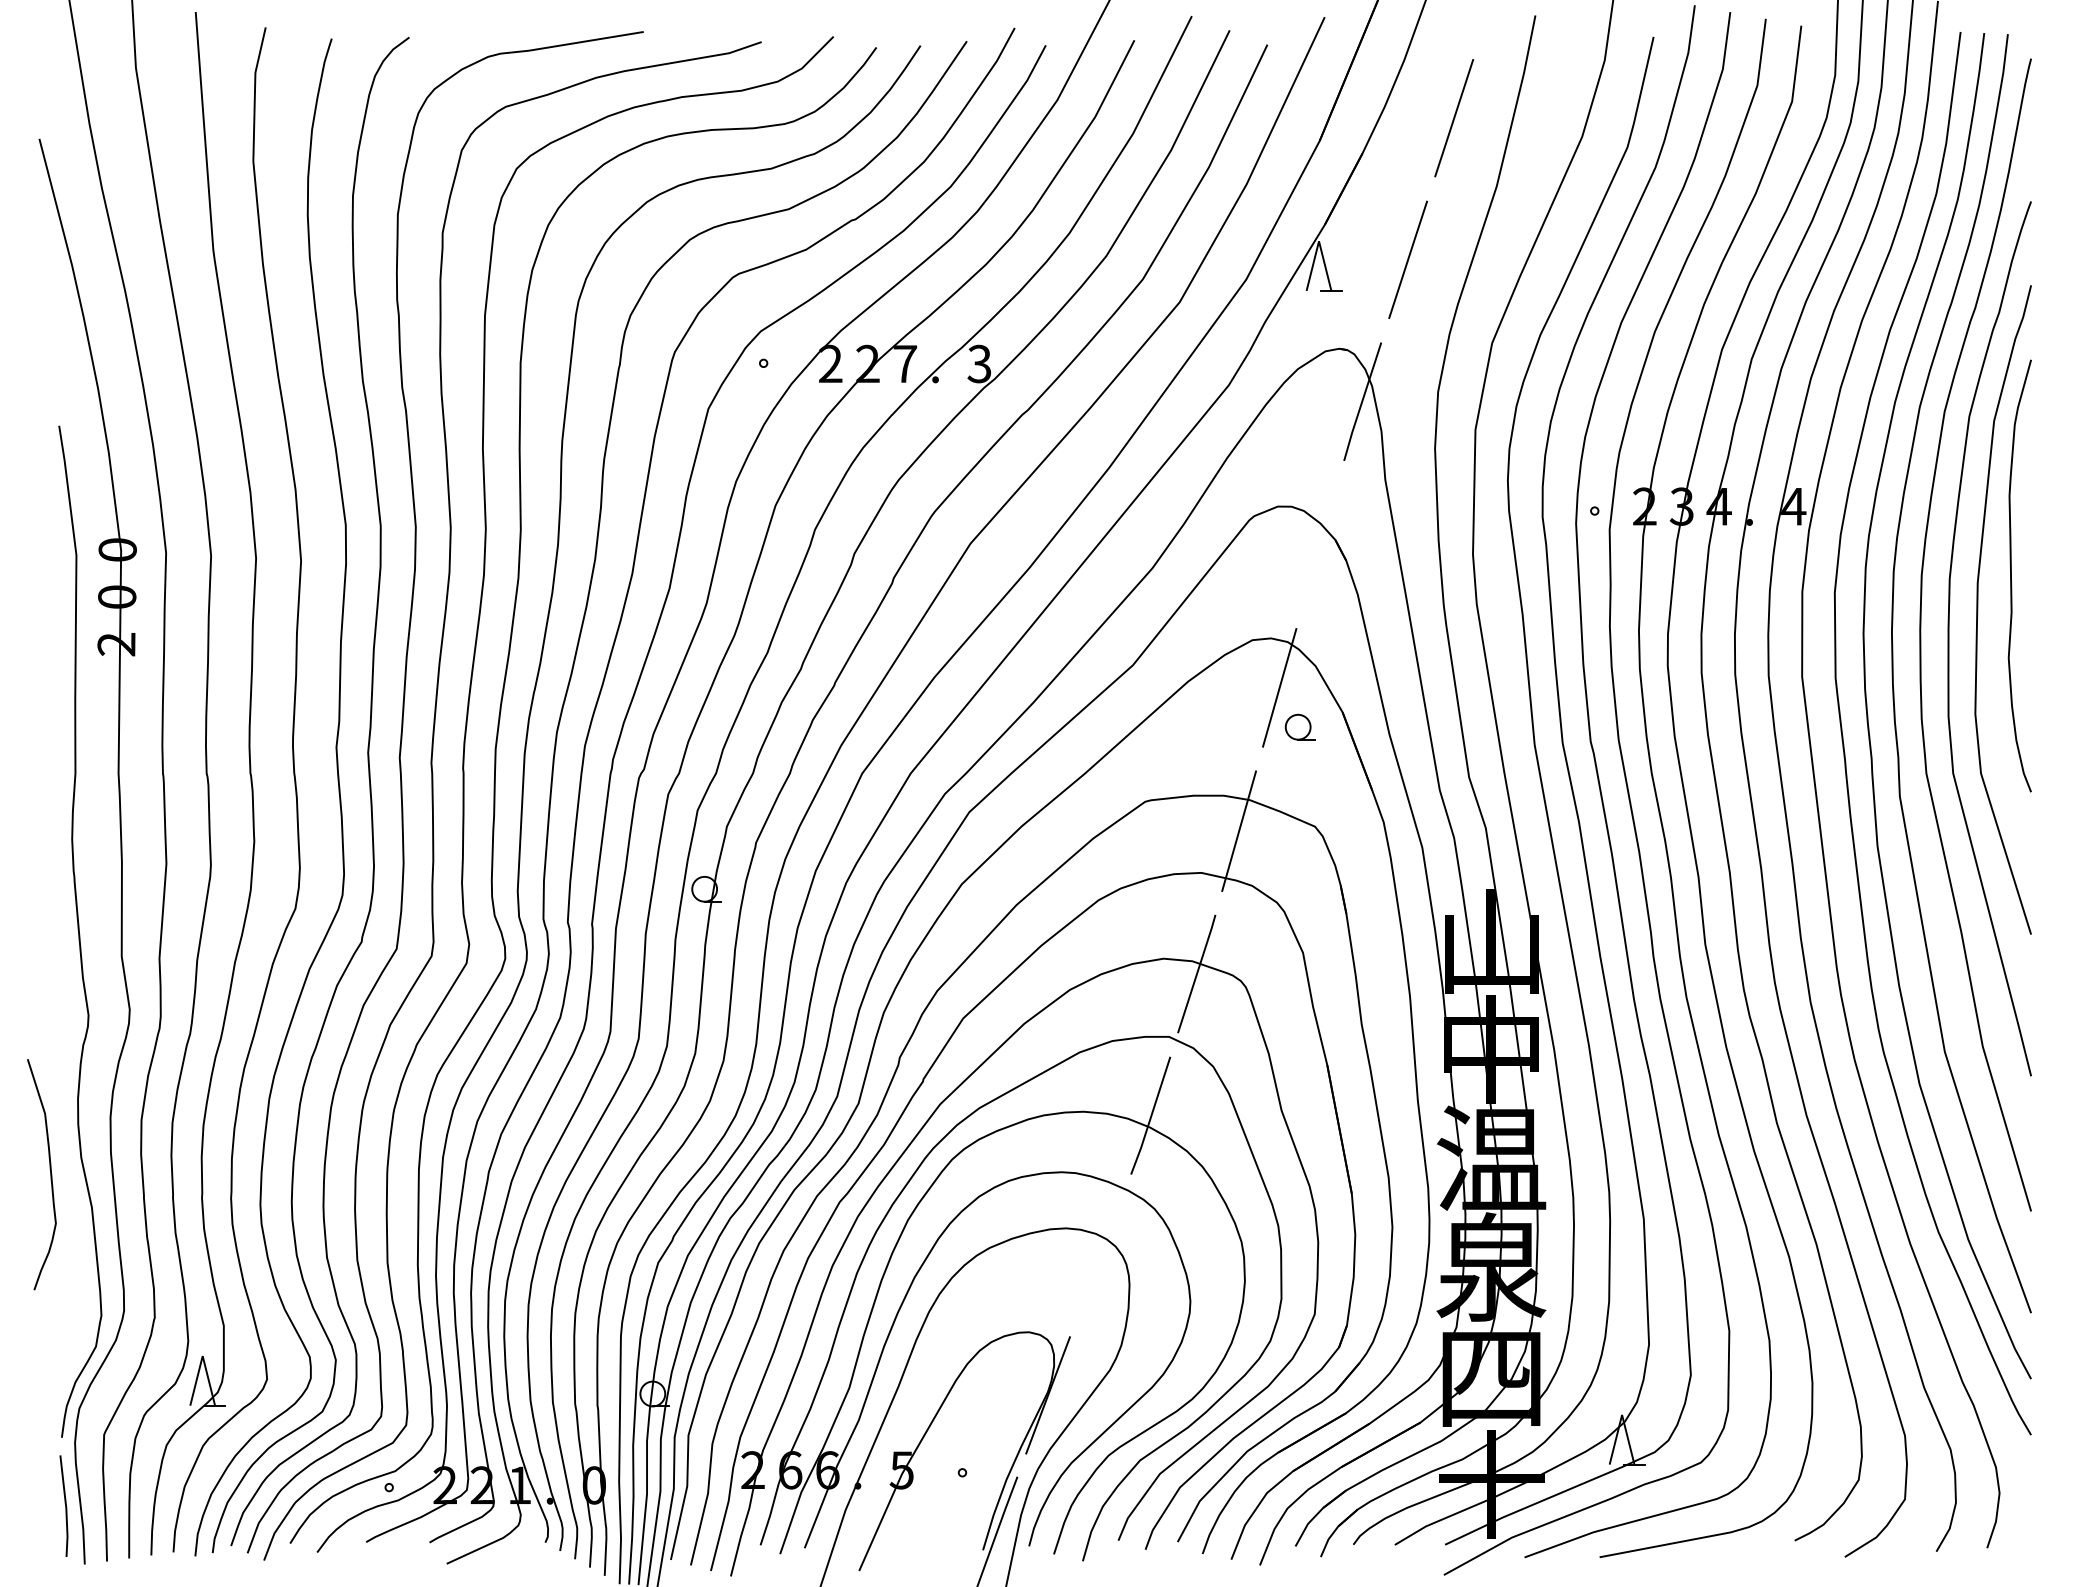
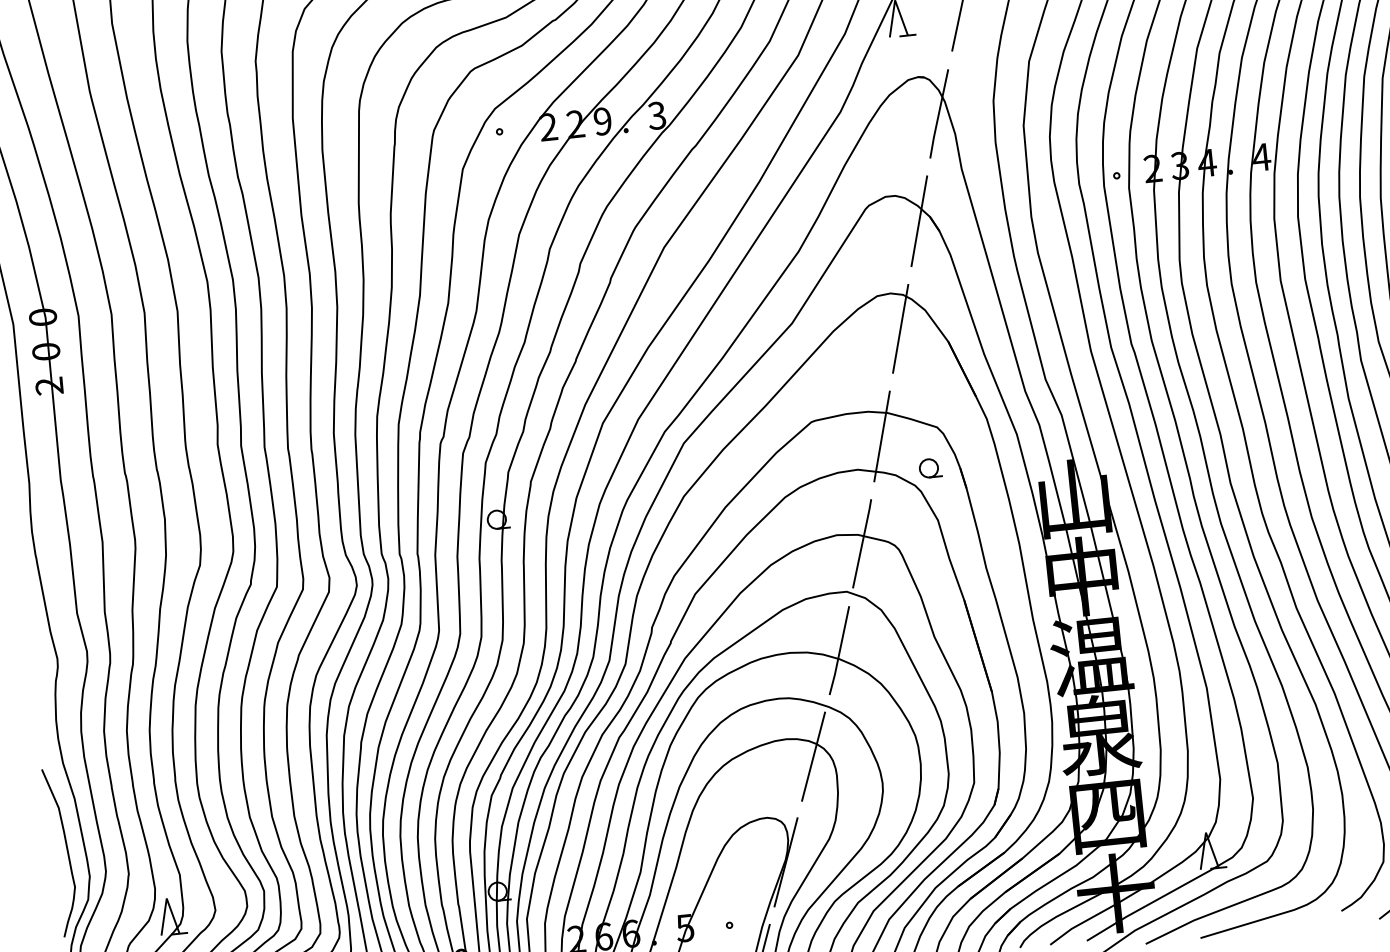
text: (905, 363) -> (603, 121), 7 -> 9
line: (1320, 544) -> (919, 221), added
part: (1299, 726) -> (929, 467), moved
curve: (50, 1174) -> (67, 851), moved
line: (1100, 1255) -> (813, 756), added

